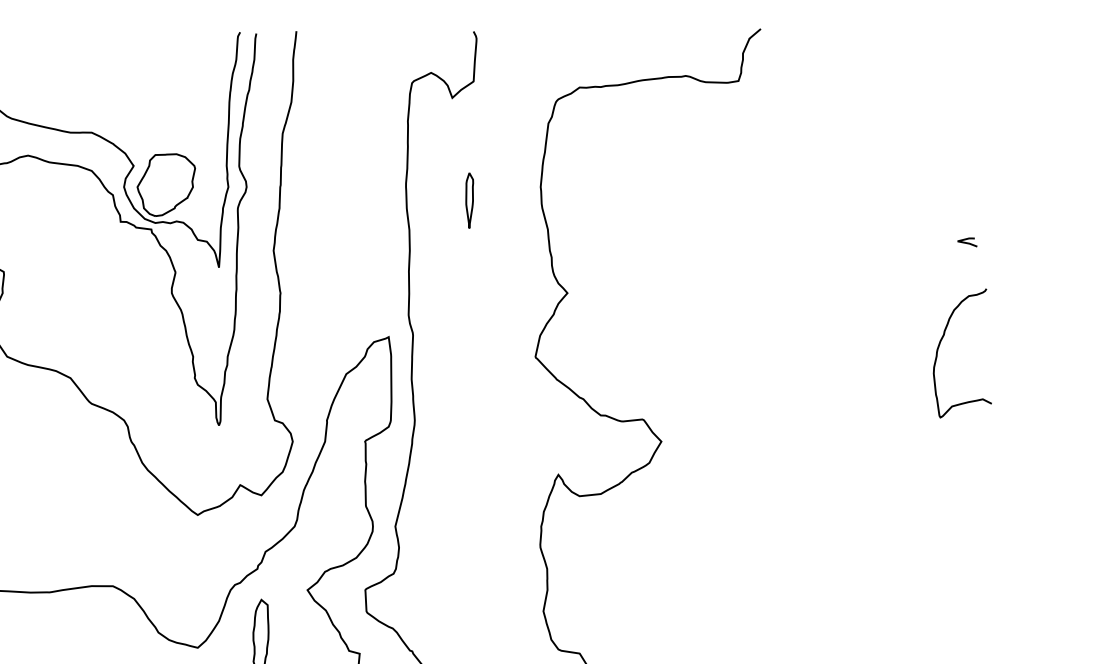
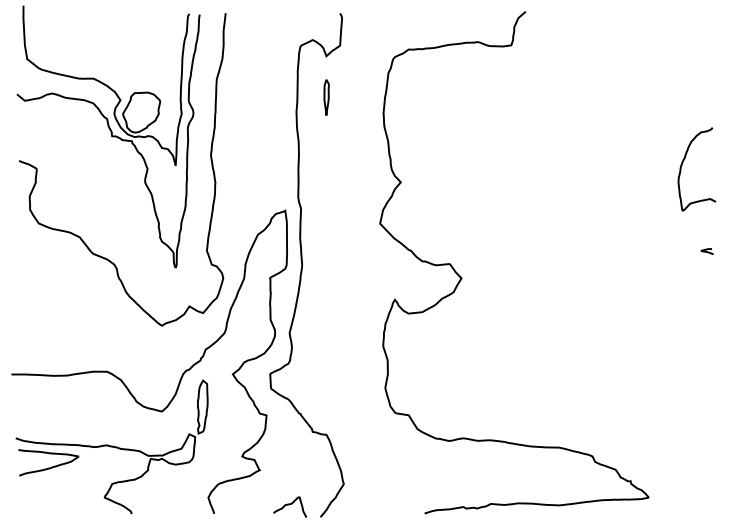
part: (469, 200) -> (326, 97), moved
curve: (966, 242) -> (706, 251), moved
curve: (941, 344) -> (683, 163), moved

